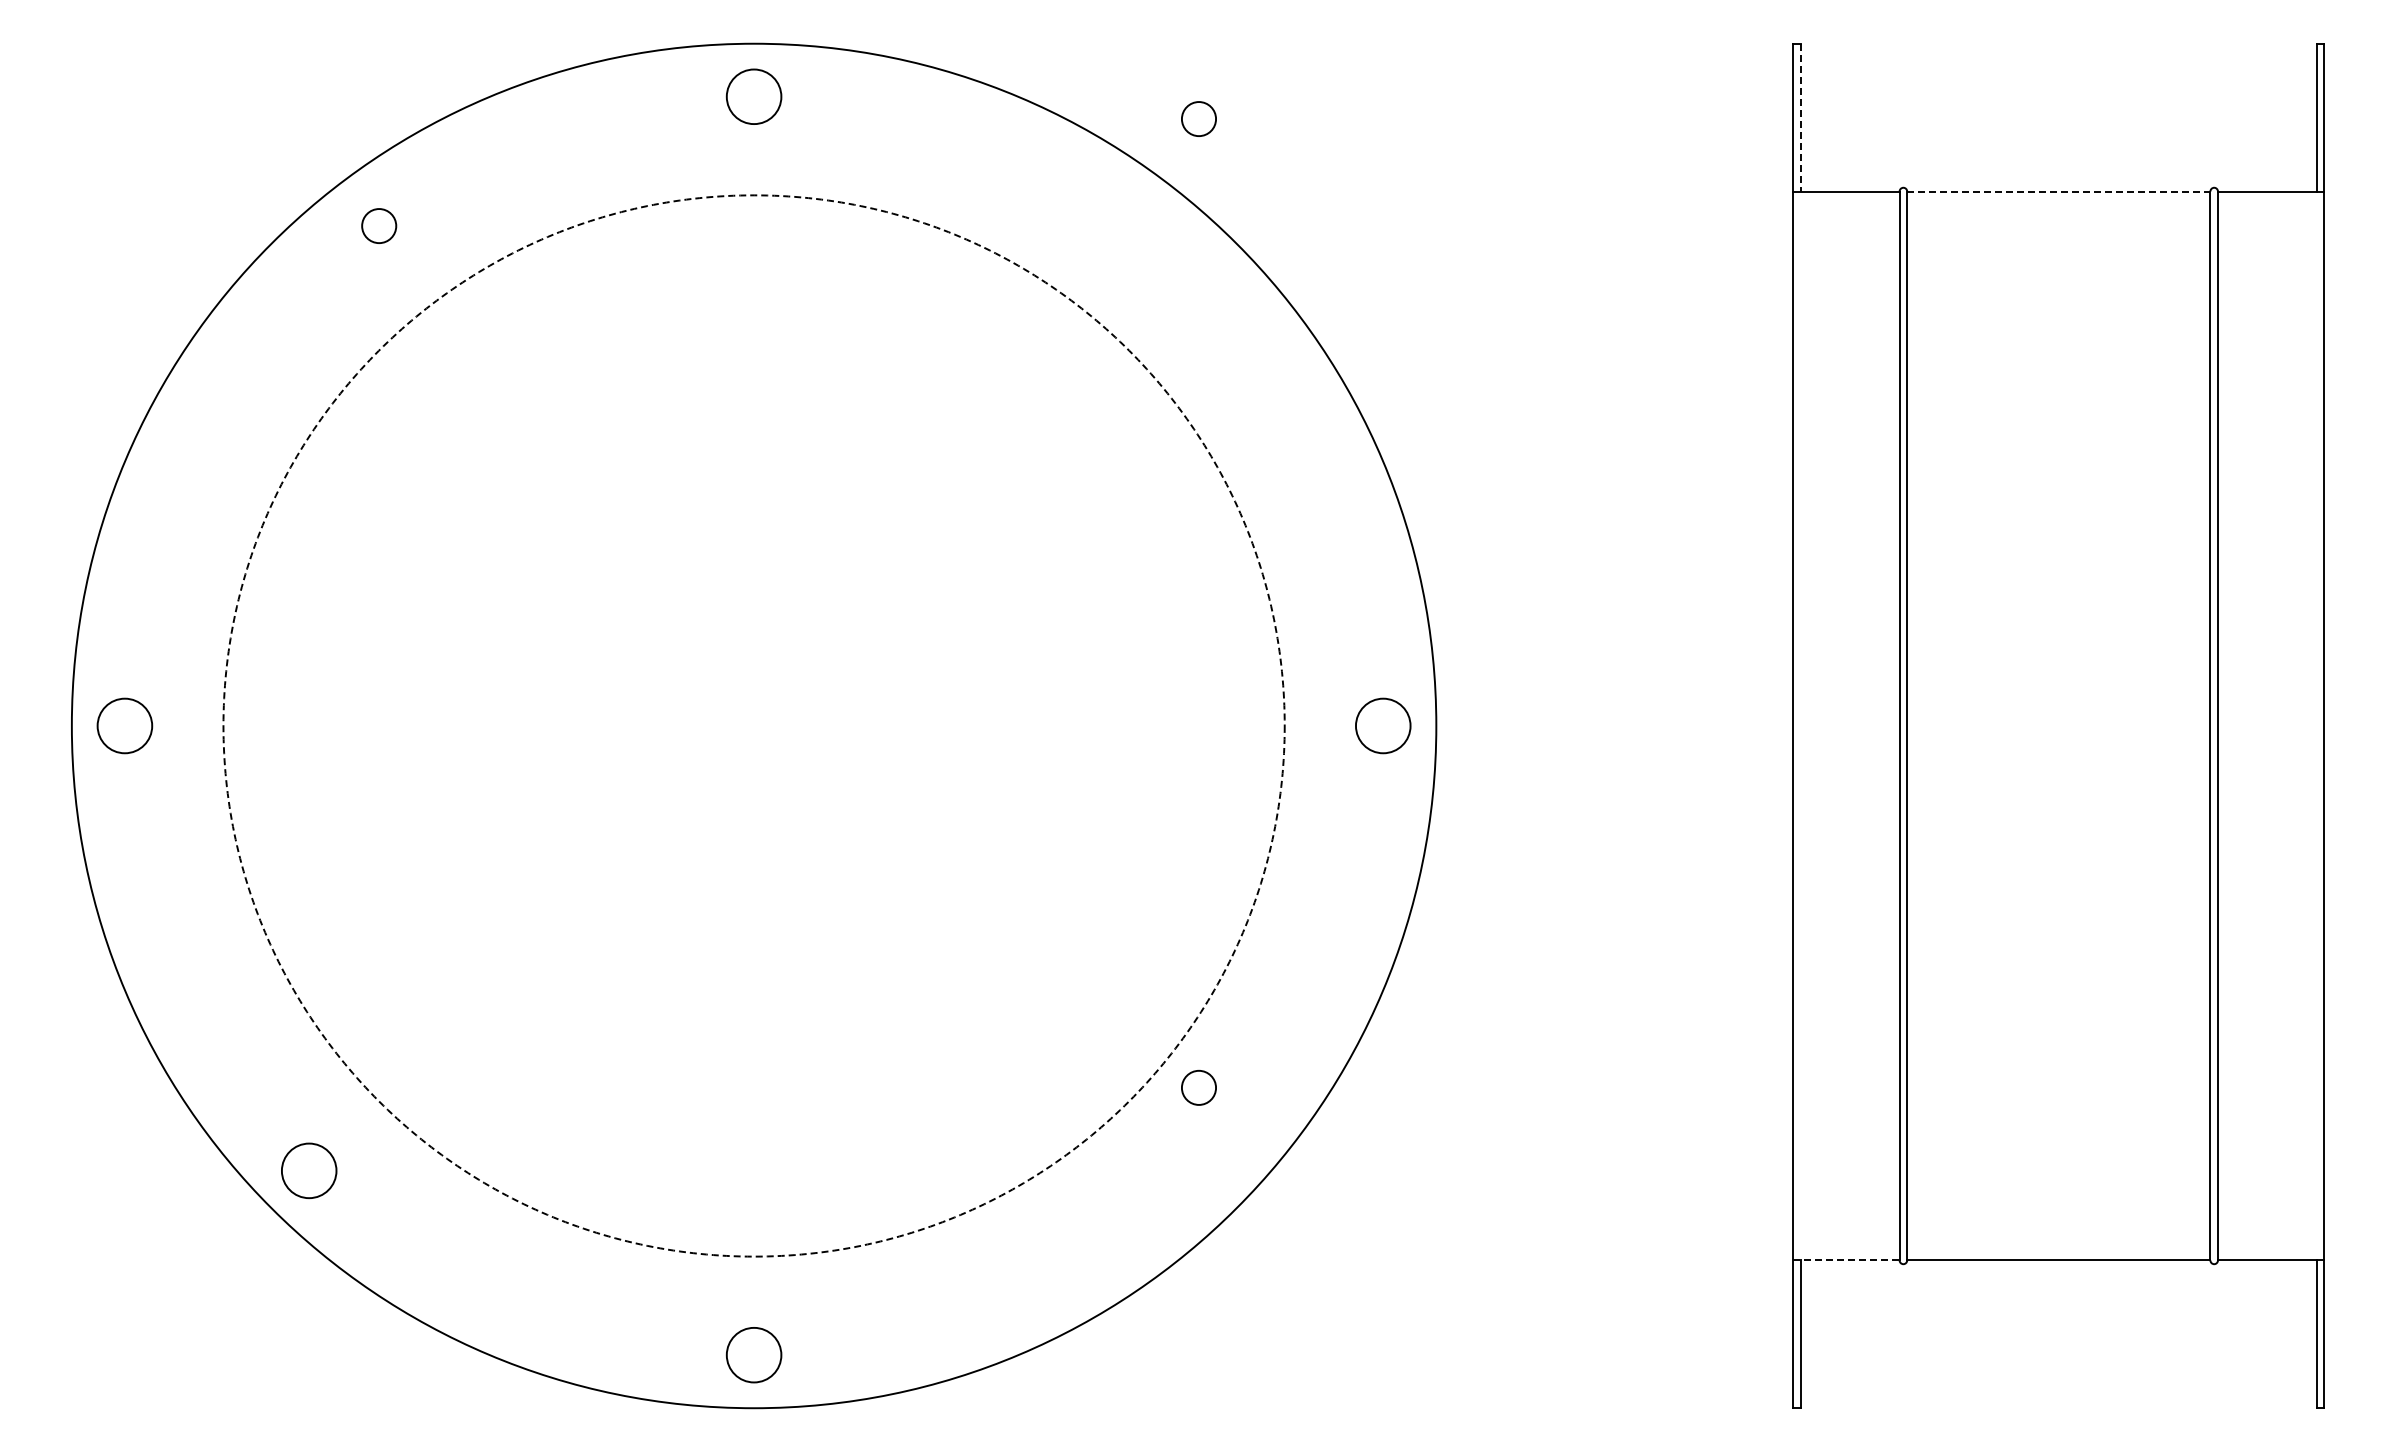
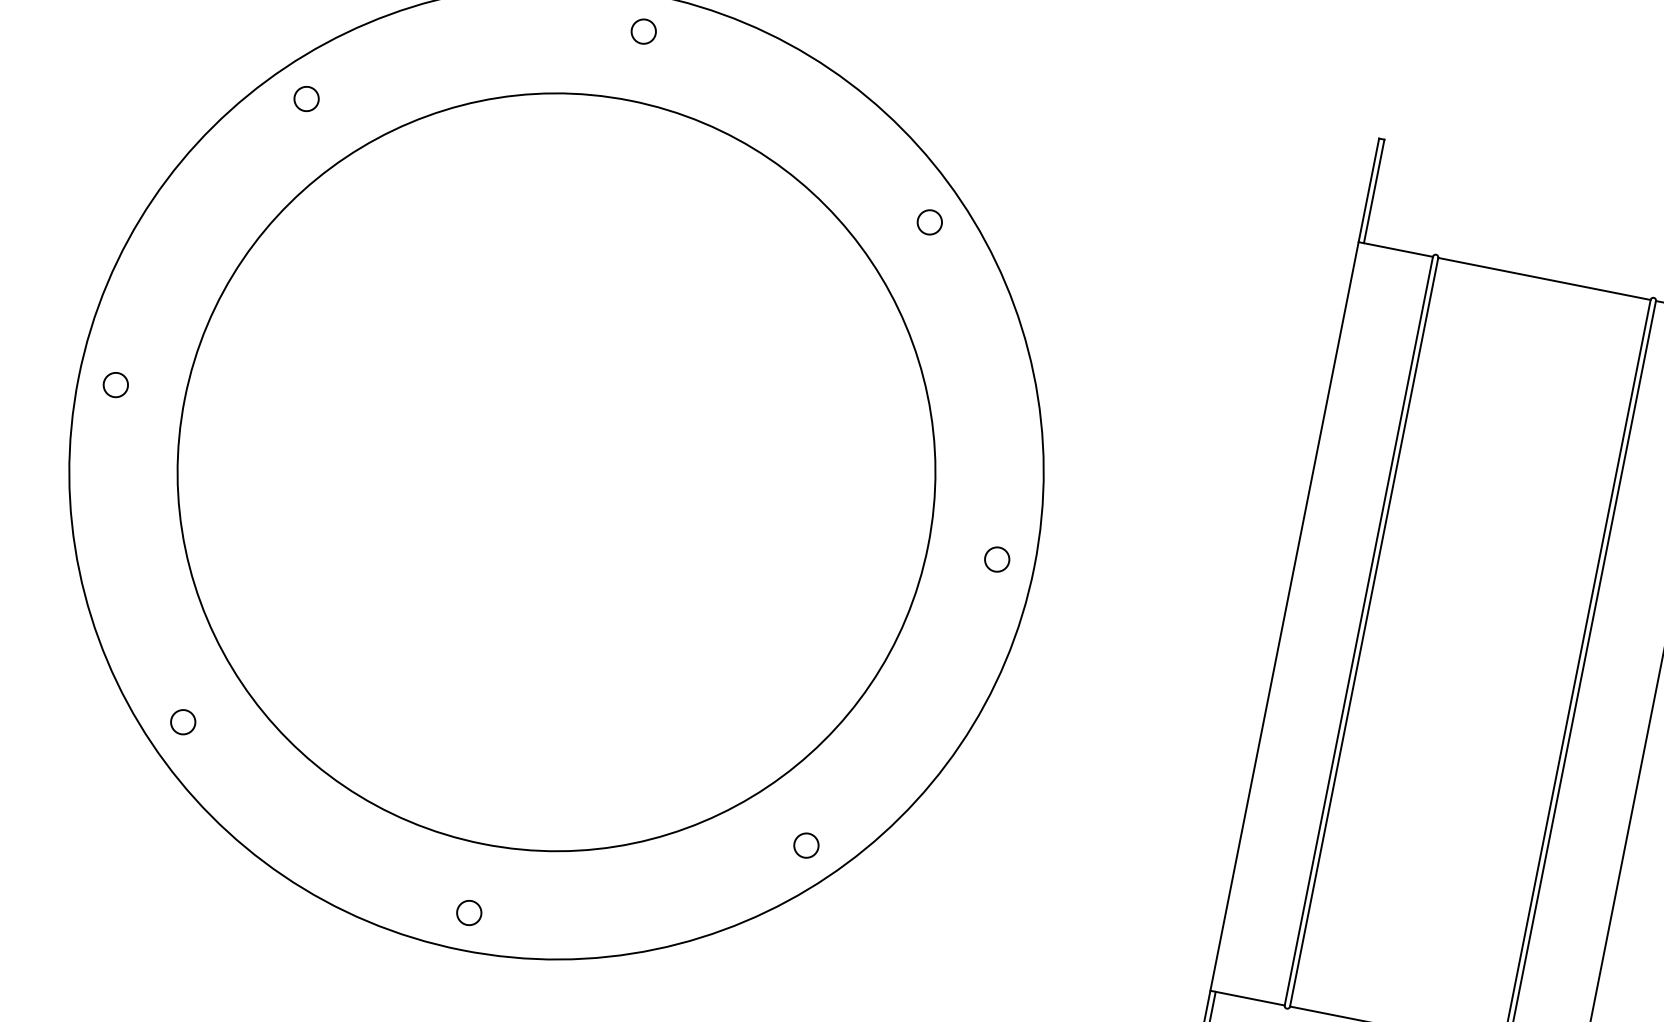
circle: (754, 96) -> (644, 31), size x0.62
line: (1801, 117) -> (1374, 191), dashed -> solid
circle: (1198, 118) -> (929, 221), moved
line: (2058, 191) -> (1544, 278), dashed -> solid
circle: (379, 225) -> (306, 98), moved
circle: (124, 725) -> (115, 384), size x0.62
circle: (753, 725) -> (556, 471), dashed -> solid
circle: (1383, 725) -> (997, 559), size x0.62
circle: (1198, 1087) -> (806, 845), moved
circle: (309, 1170) -> (183, 722), size x0.62
line: (1847, 1260) -> (1248, 998), dashed -> solid
circle: (754, 1355) -> (469, 913), size x0.62

